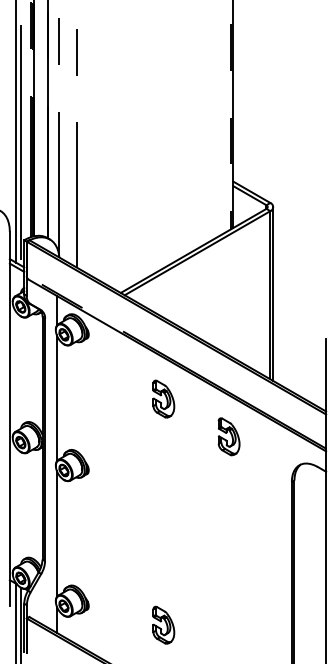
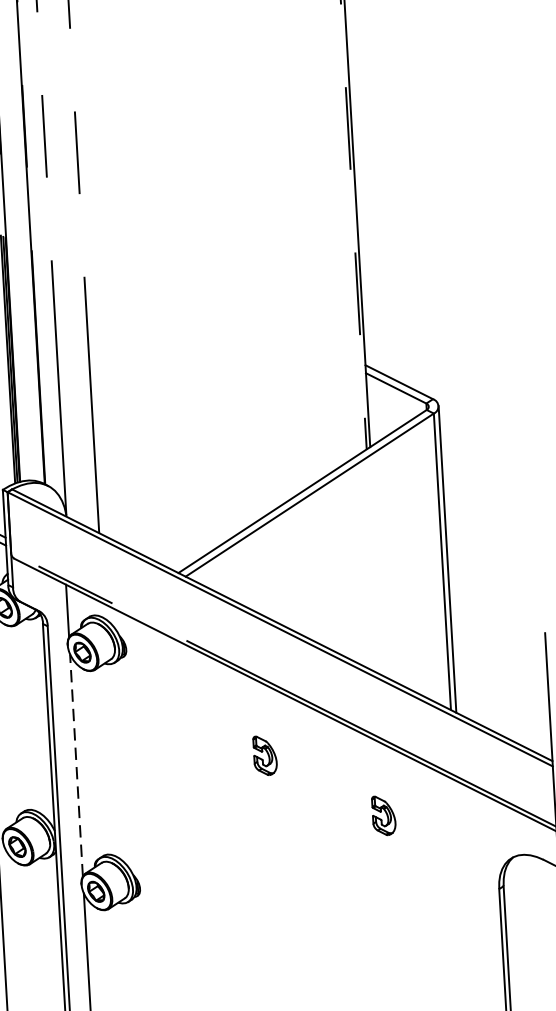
line: (56, 398) -> (75, 765), solid -> dashed
part: (163, 398) -> (264, 754), size x0.6
part: (228, 436) -> (382, 815), size x0.6

